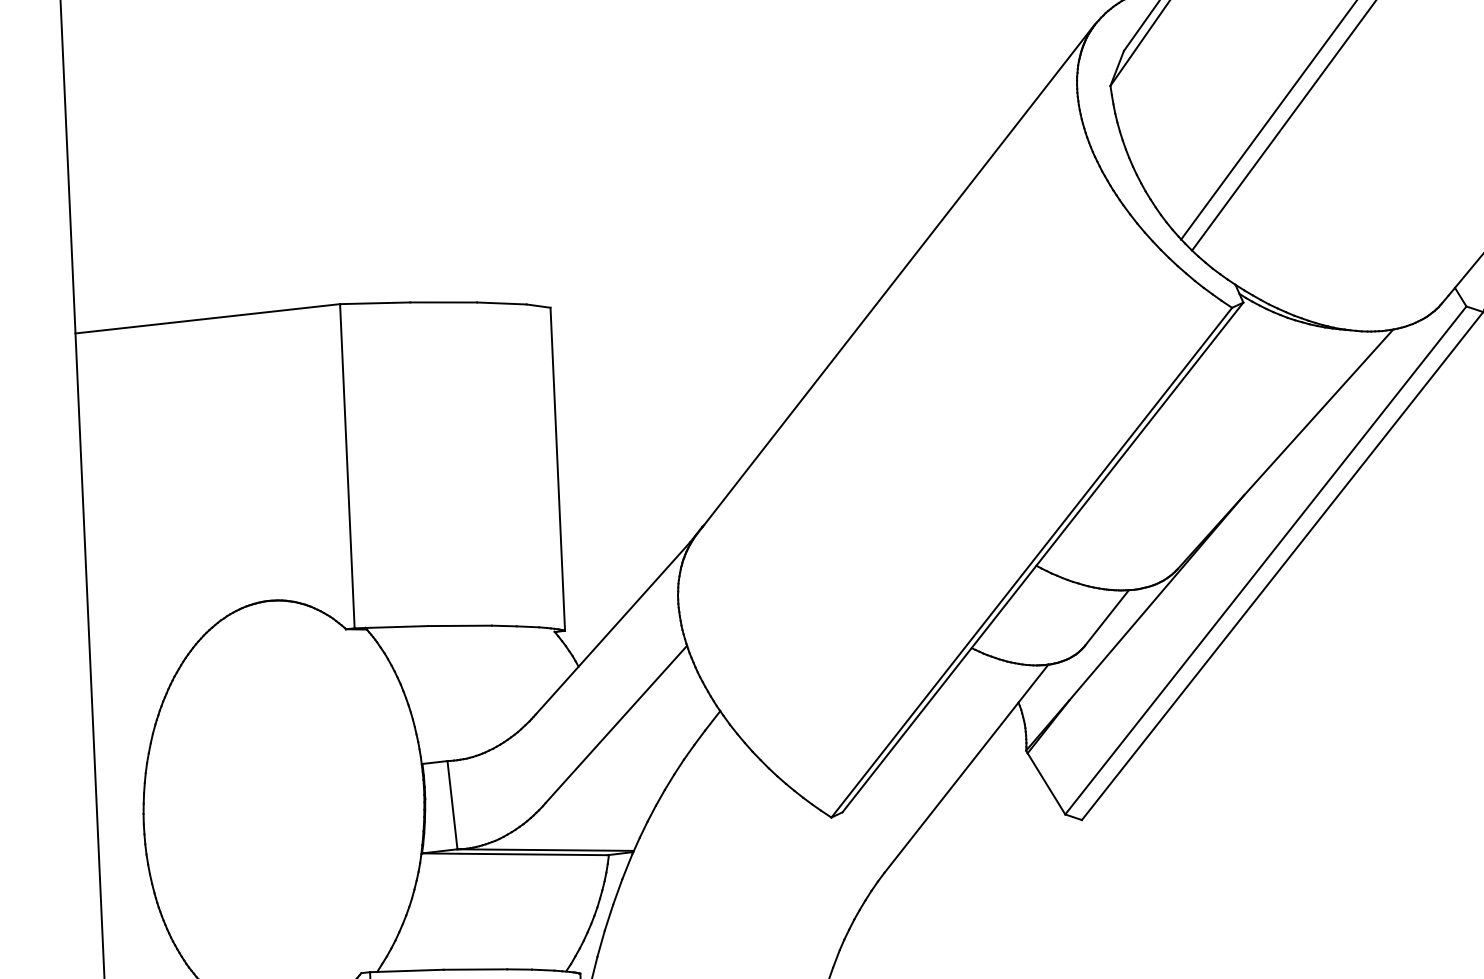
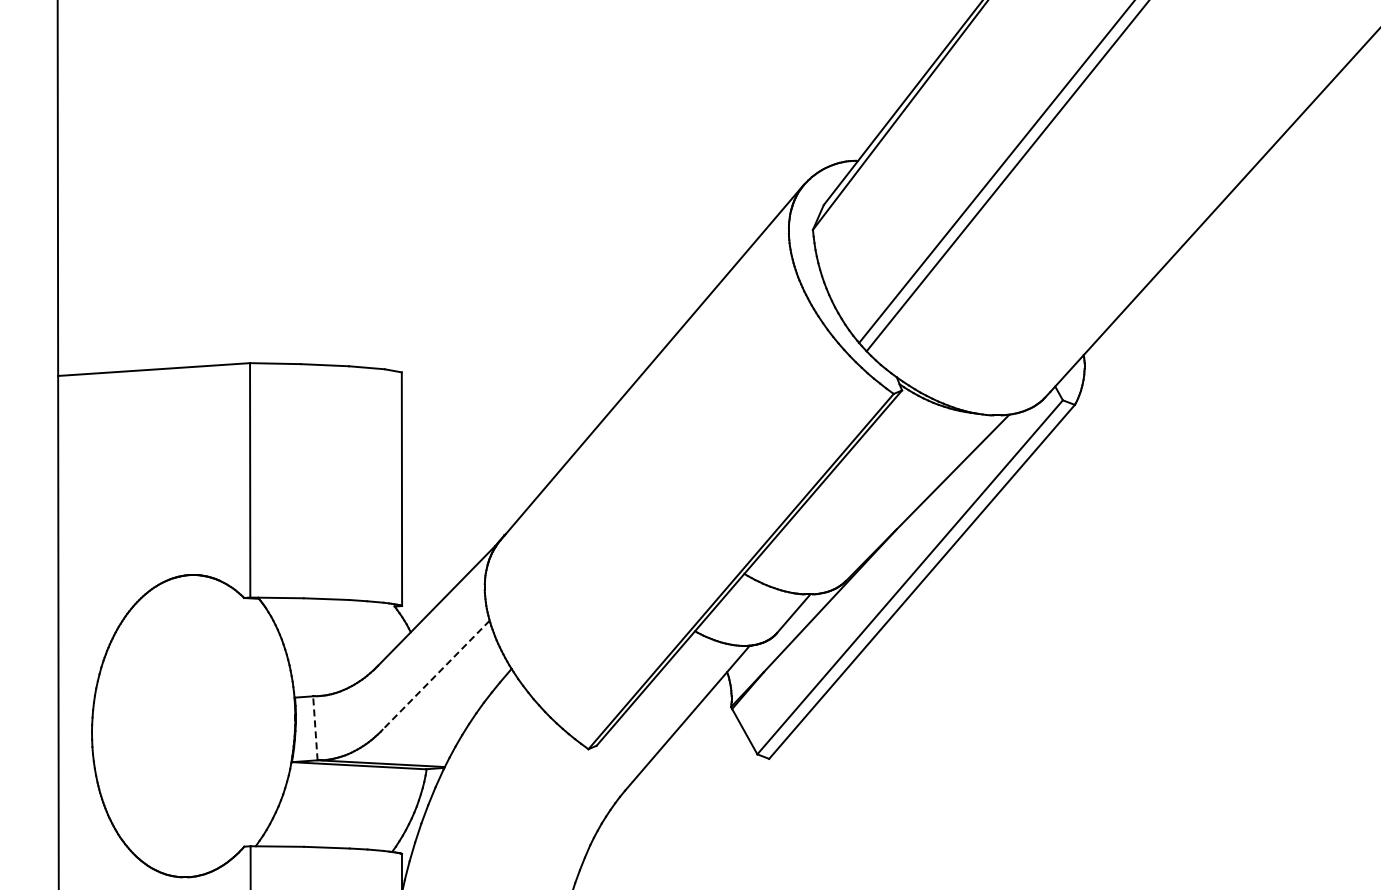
line: (615, 724) -> (435, 675), solid -> dashed
line: (452, 804) -> (315, 727), solid -> dashed

